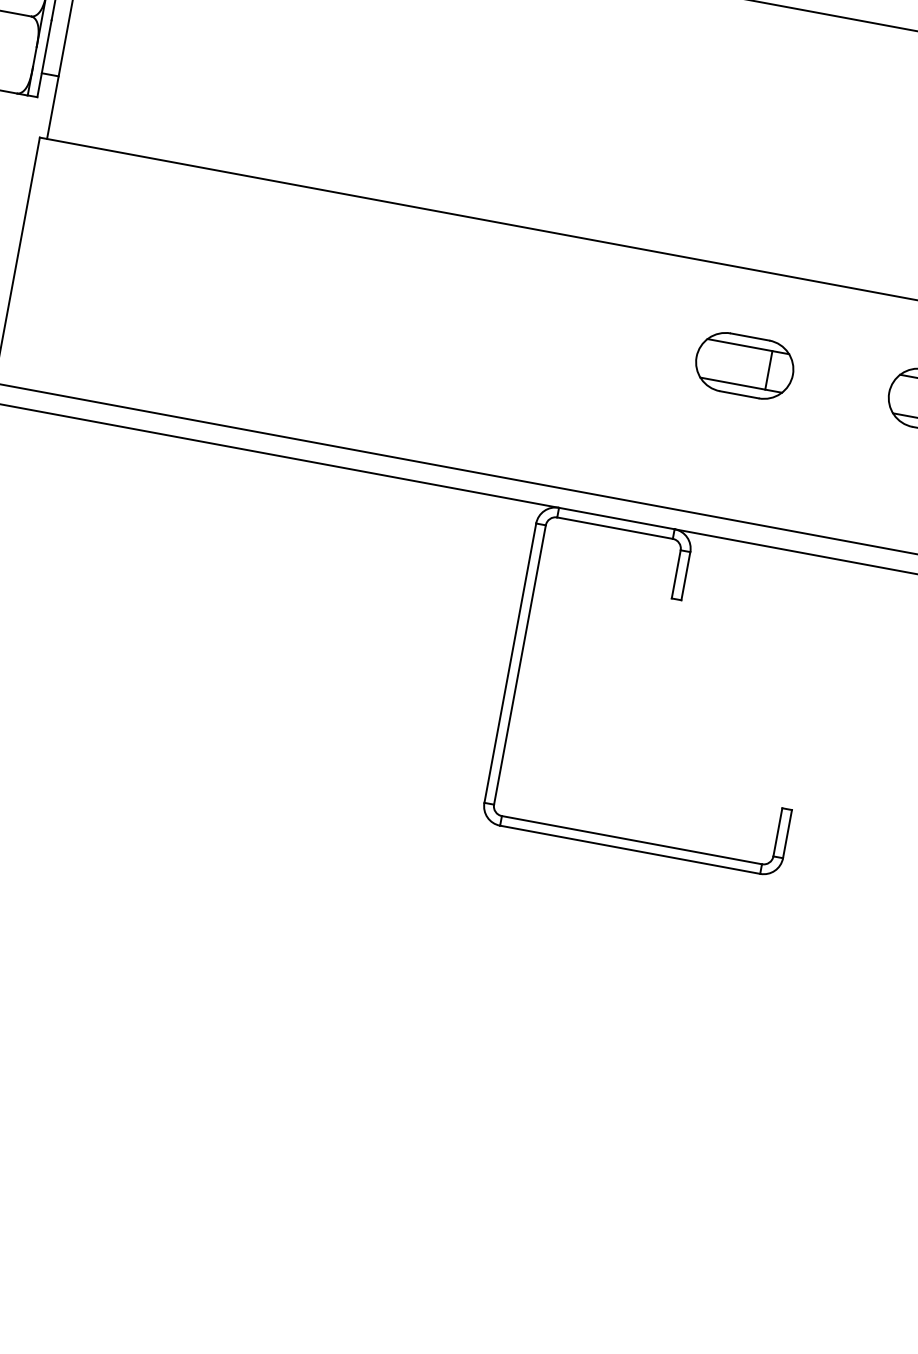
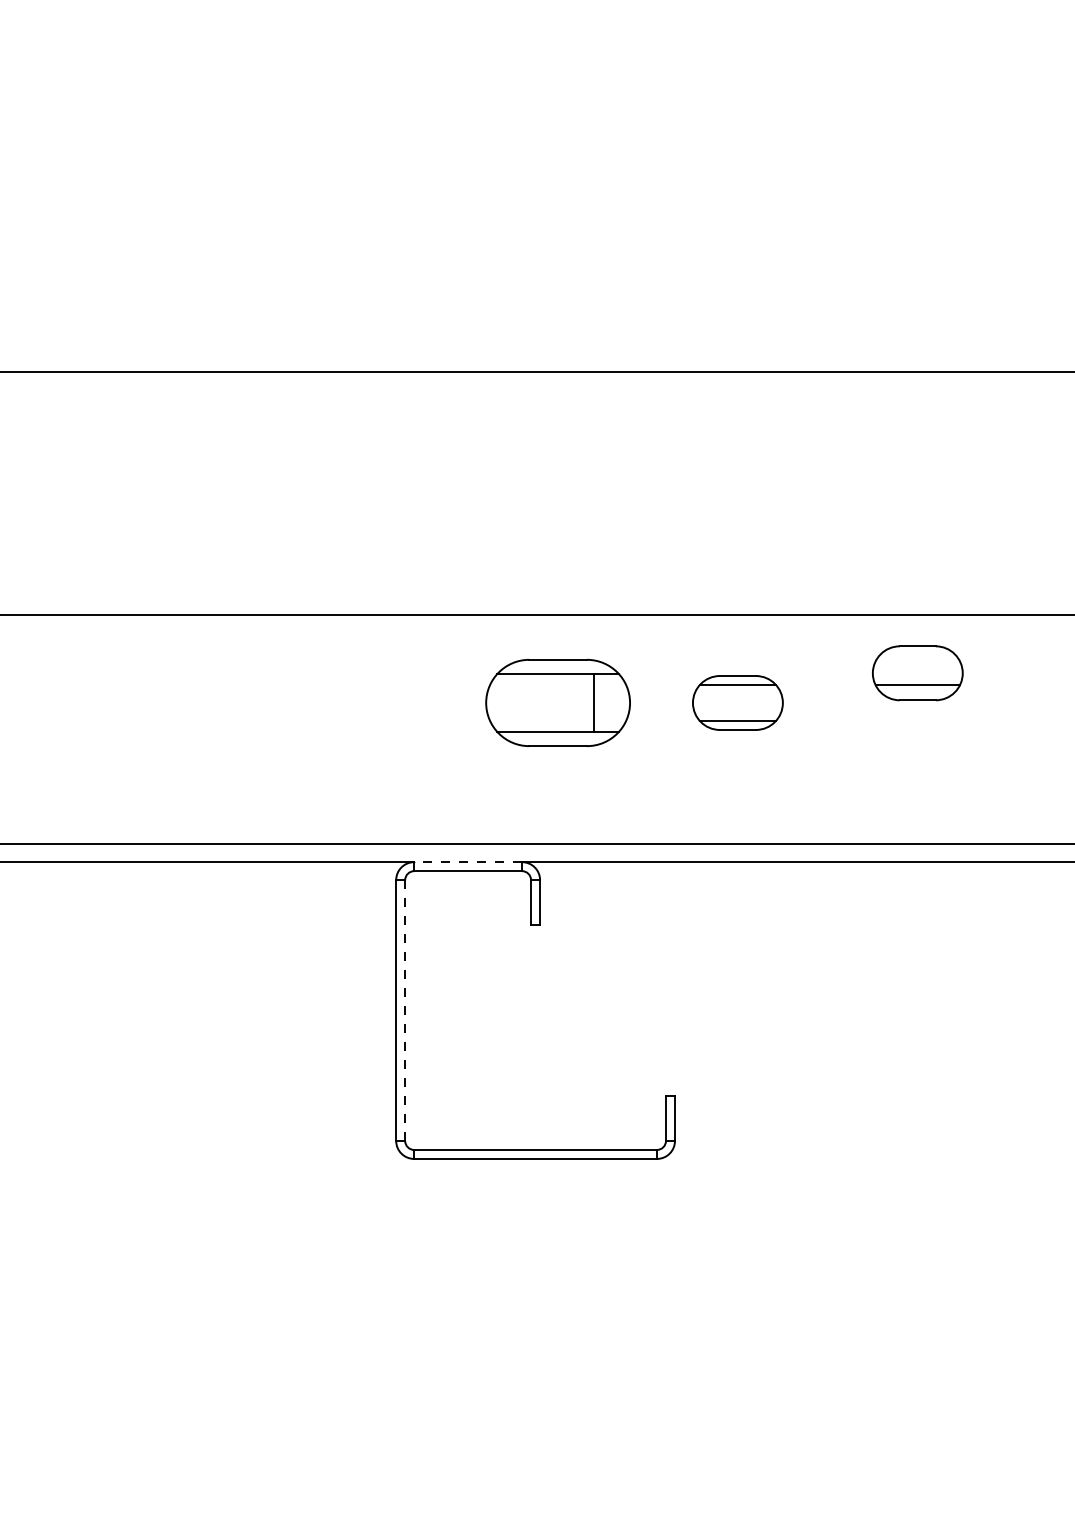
part: (744, 365) -> (557, 702), size x1.6
line: (617, 518) -> (468, 862), solid -> dashed
line: (520, 666) -> (405, 1011), solid -> dashed

